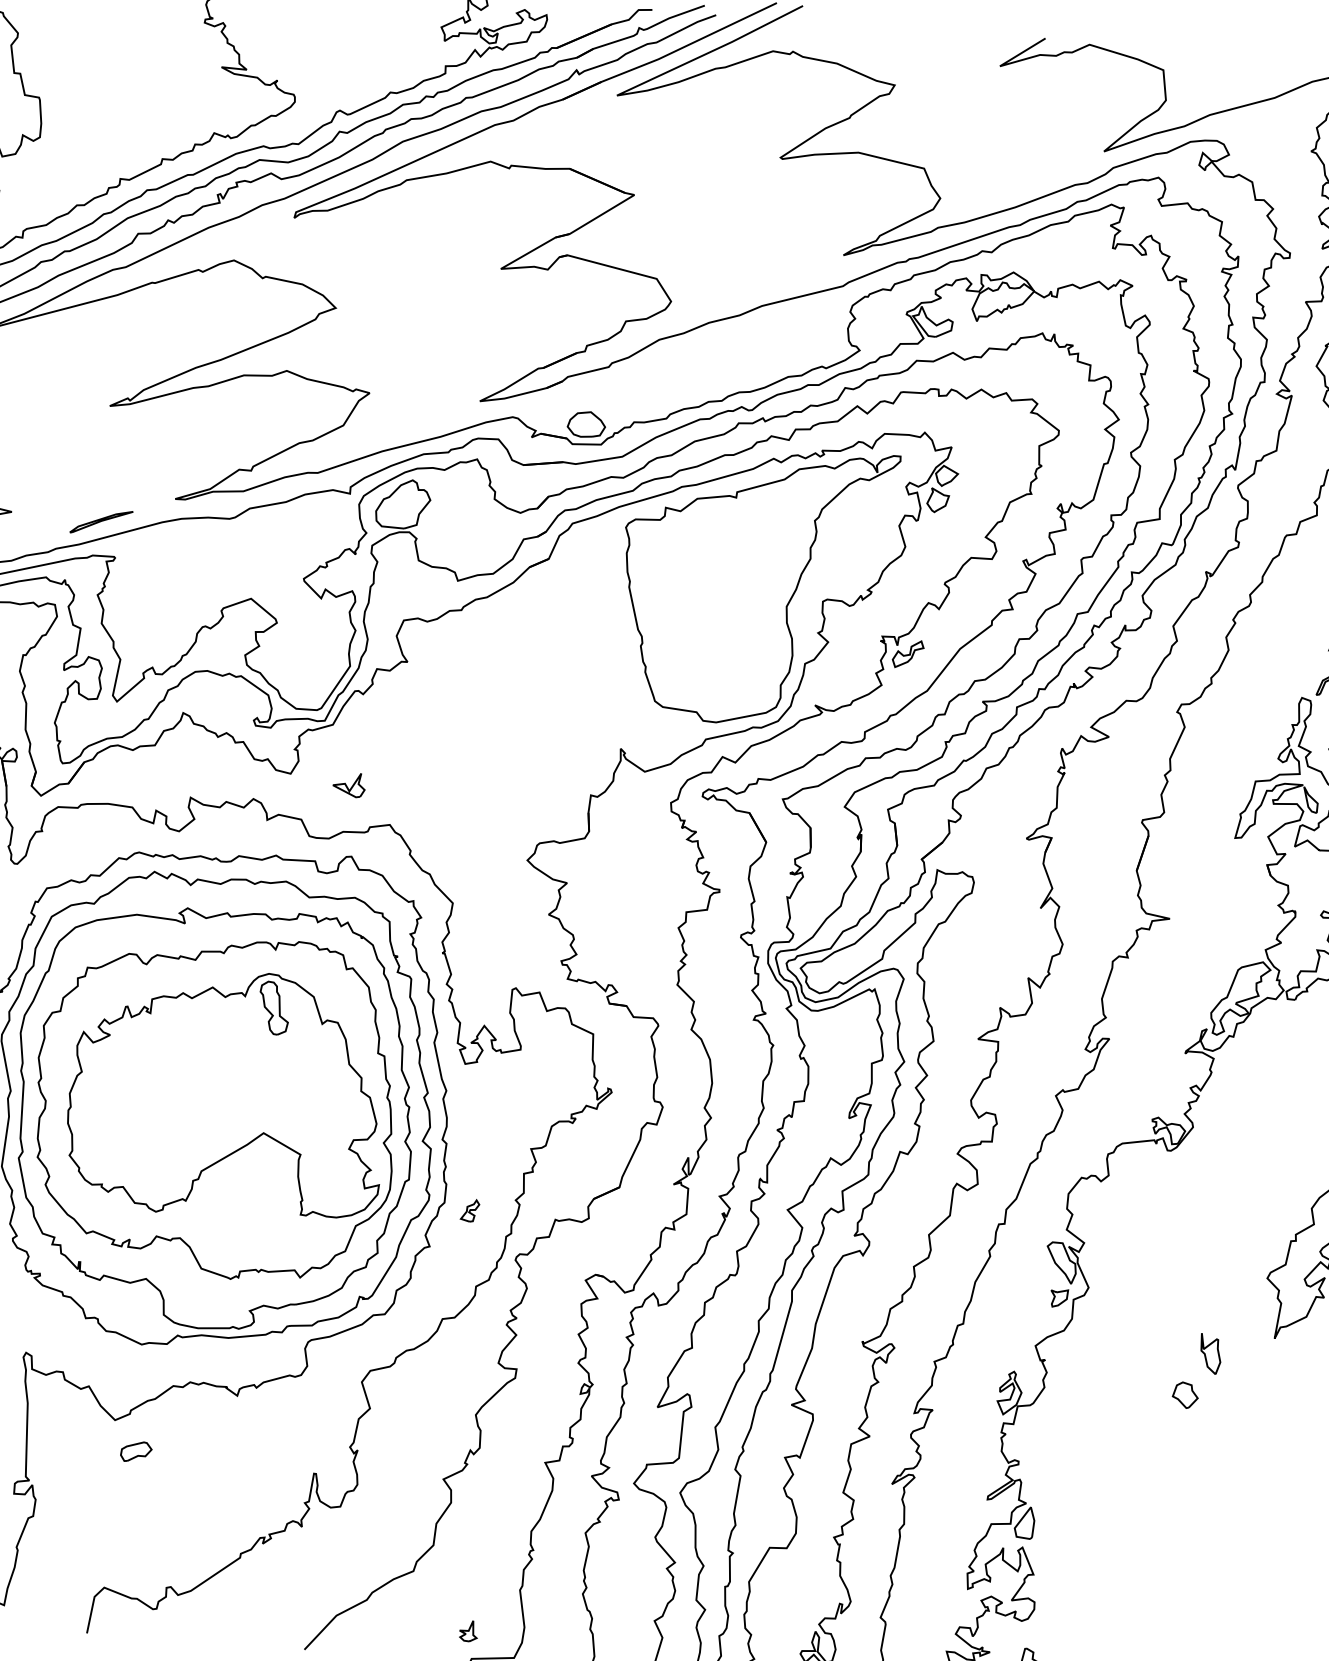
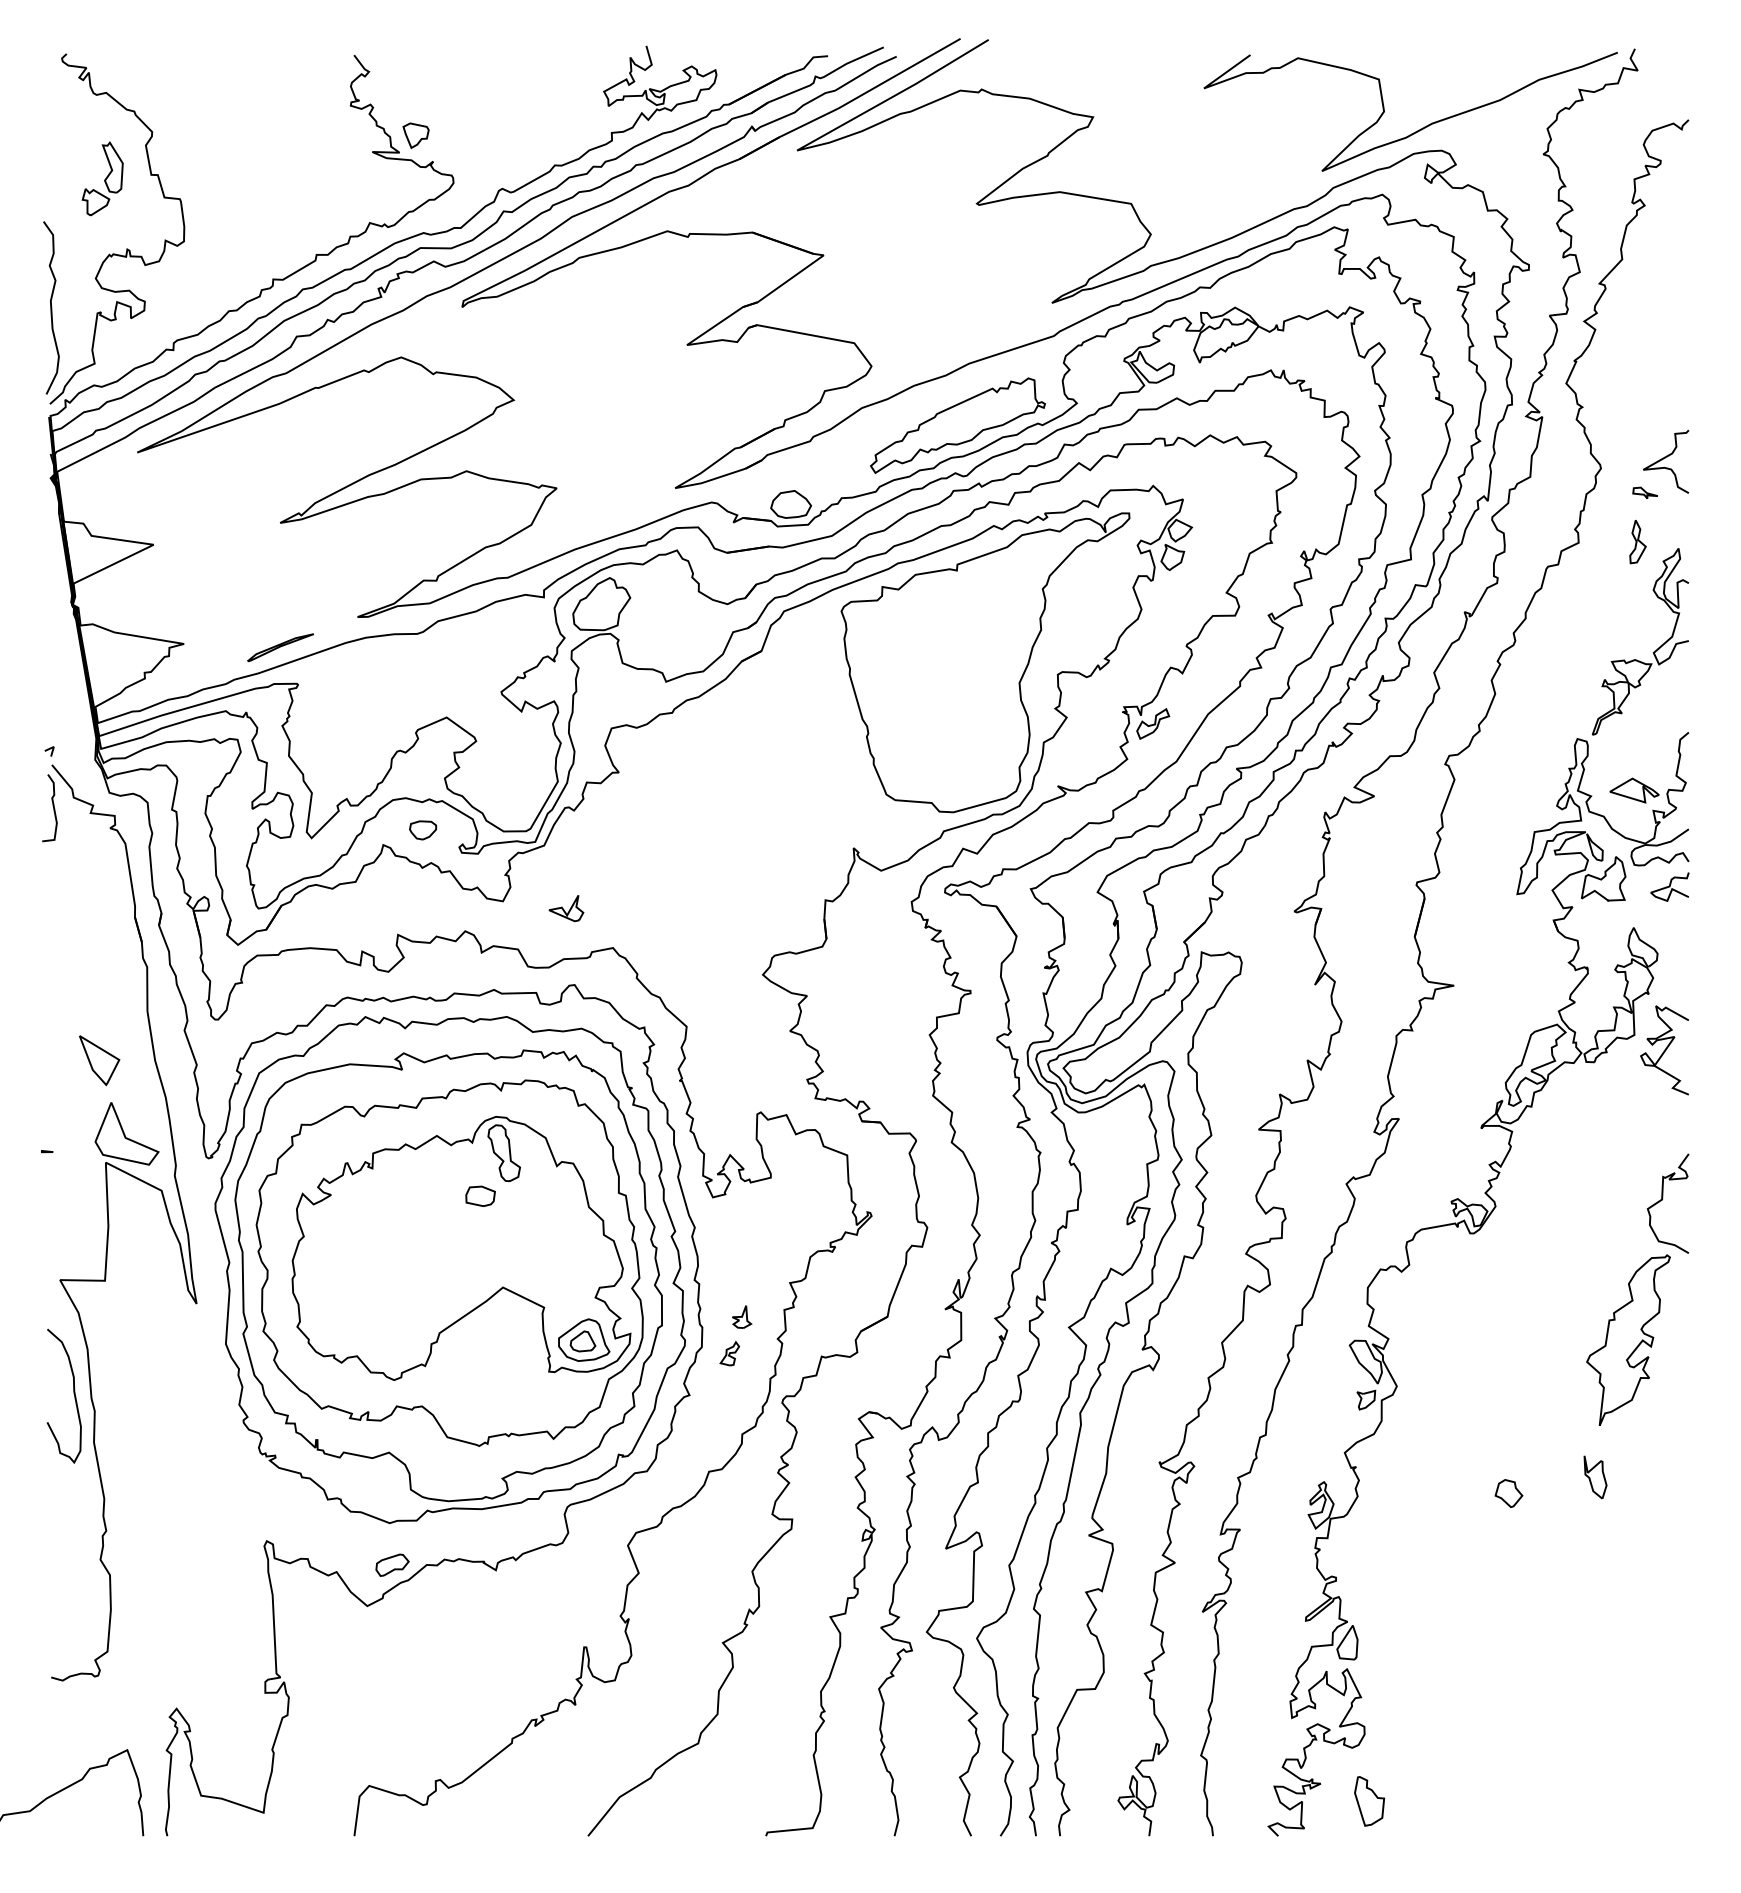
part: (262, 54) -> (415, 135), added
part: (746, 362) -> (957, 425), added
part: (220, 702) -> (422, 830), added
part: (249, 1045) -> (480, 1195), added
part: (335, 1187) -> (584, 1339), added
part: (1210, 1354) -> (1595, 1477), moved
part: (136, 1451) -> (392, 1564), moved
part: (469, 1630) -> (742, 1316), moved

